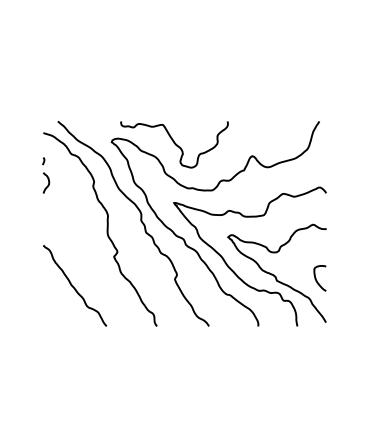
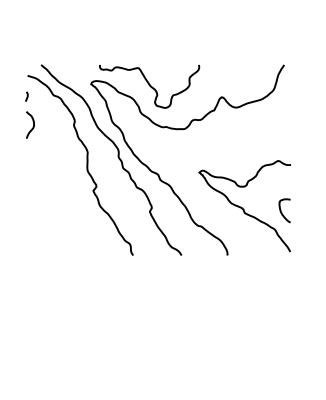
part: (46, 175) -> (30, 115), size x1.4
curve: (234, 271) -> (205, 204), removed
curve: (74, 286) -> (56, 218), removed

